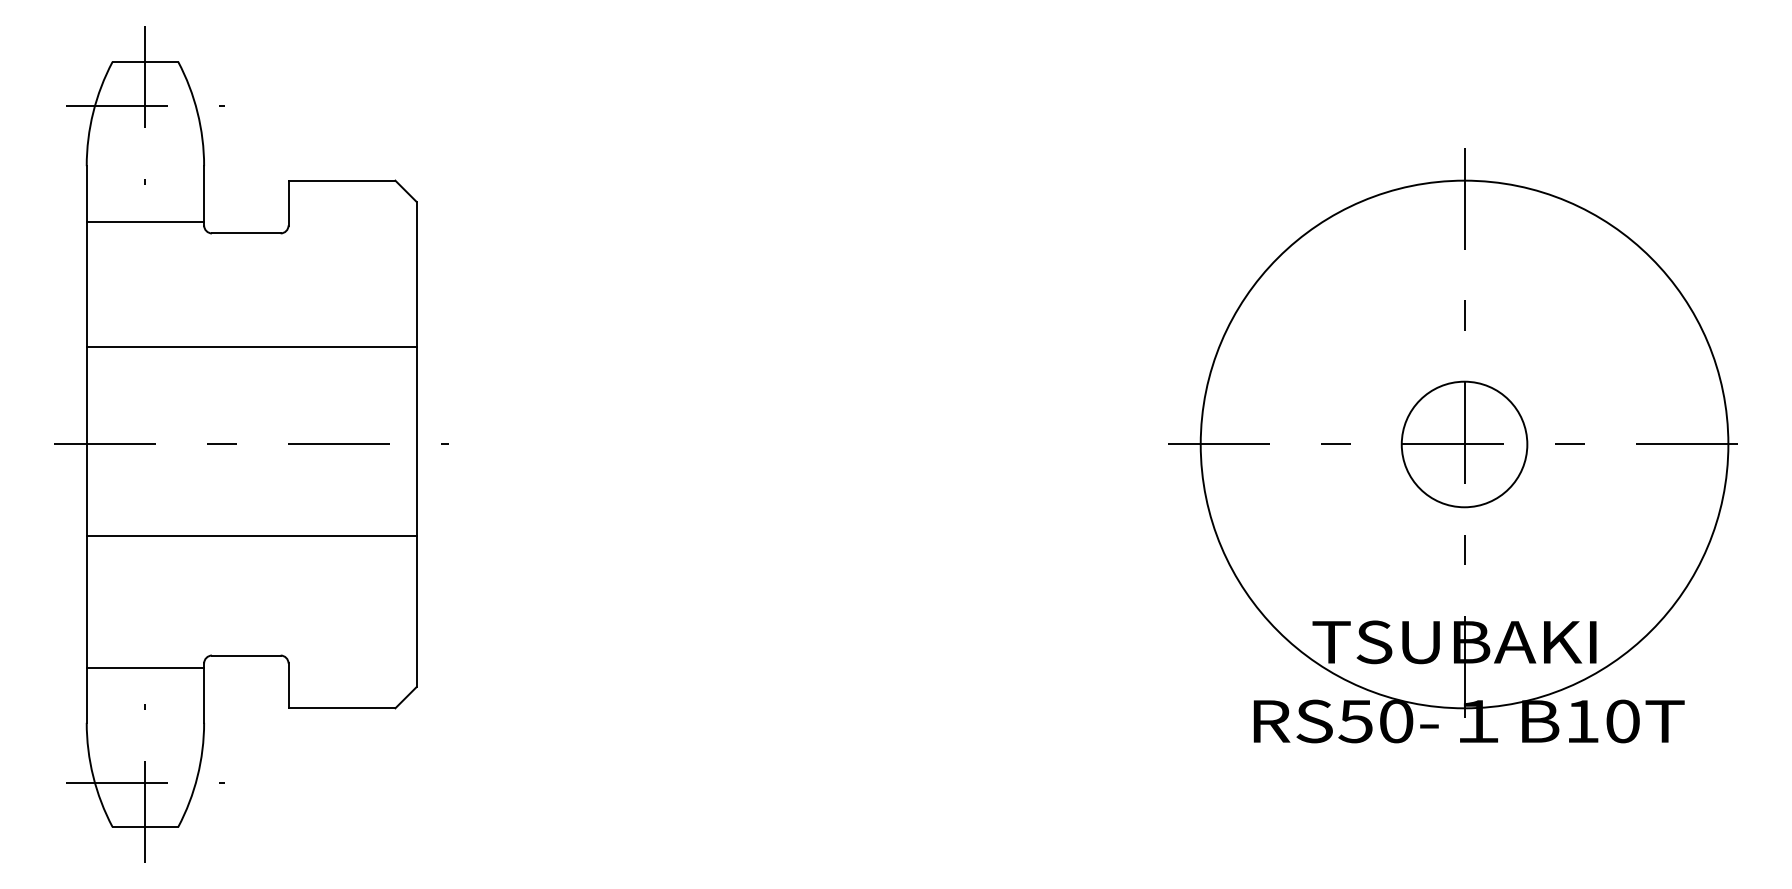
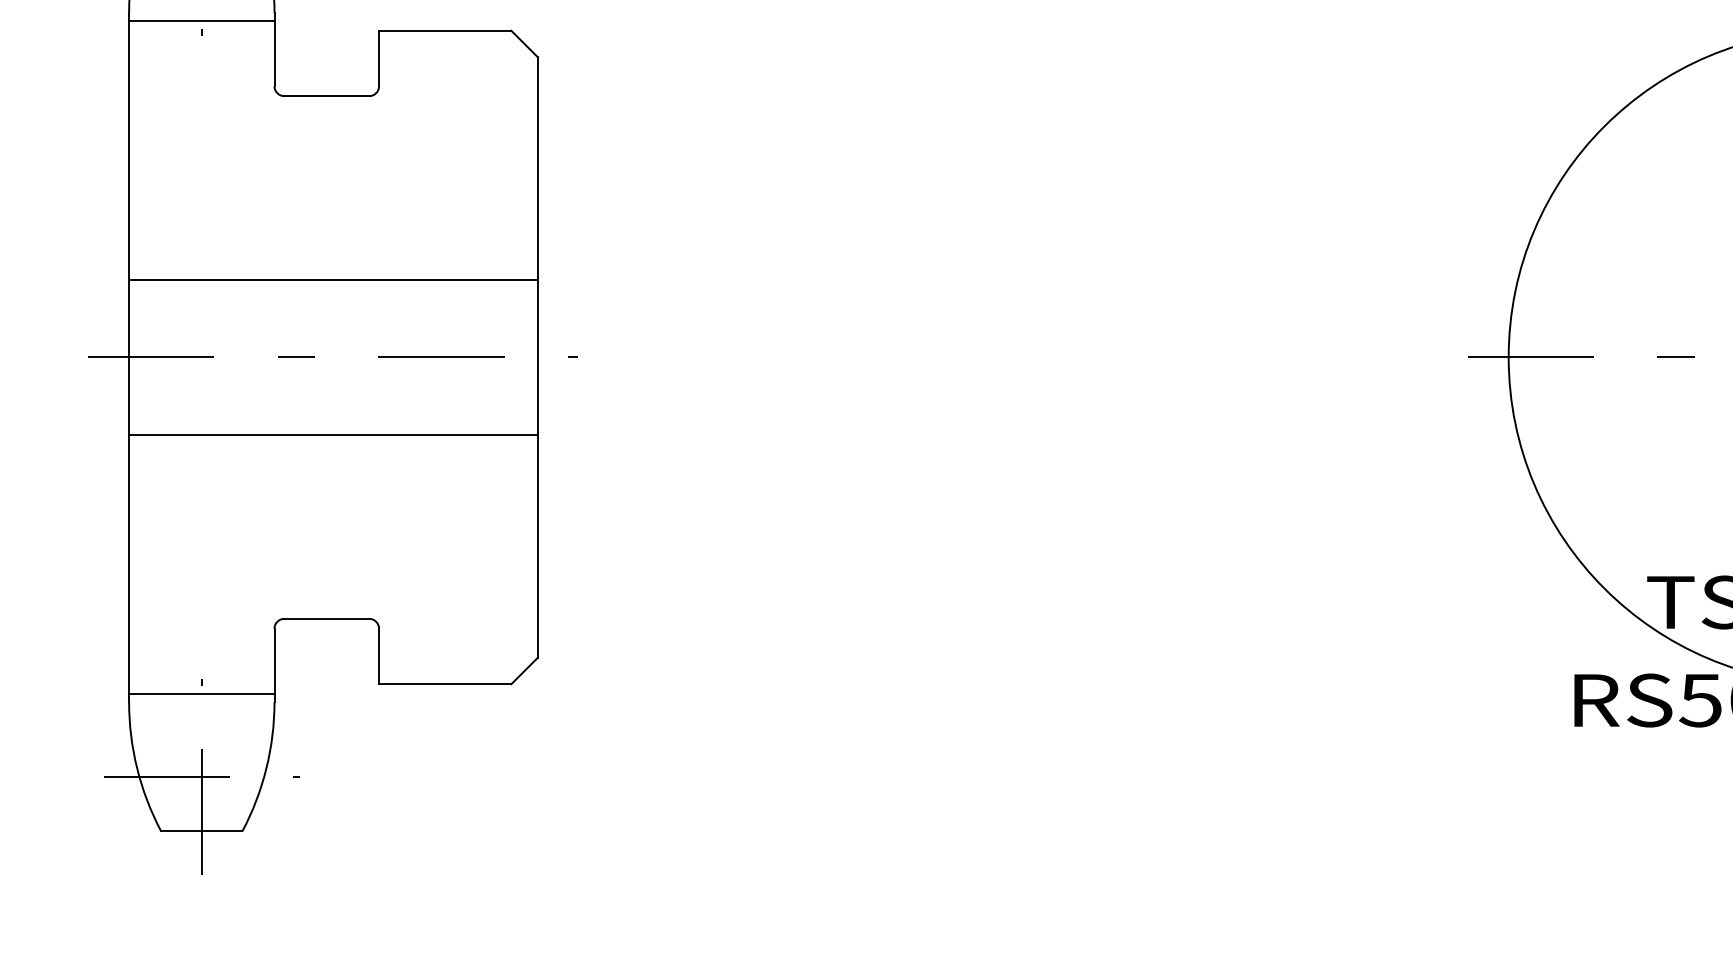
line: (145, 221) -> (201, 20), moved
line: (251, 346) -> (333, 279), moved
line: (251, 536) -> (333, 435), moved
line: (145, 668) -> (201, 694), moved

